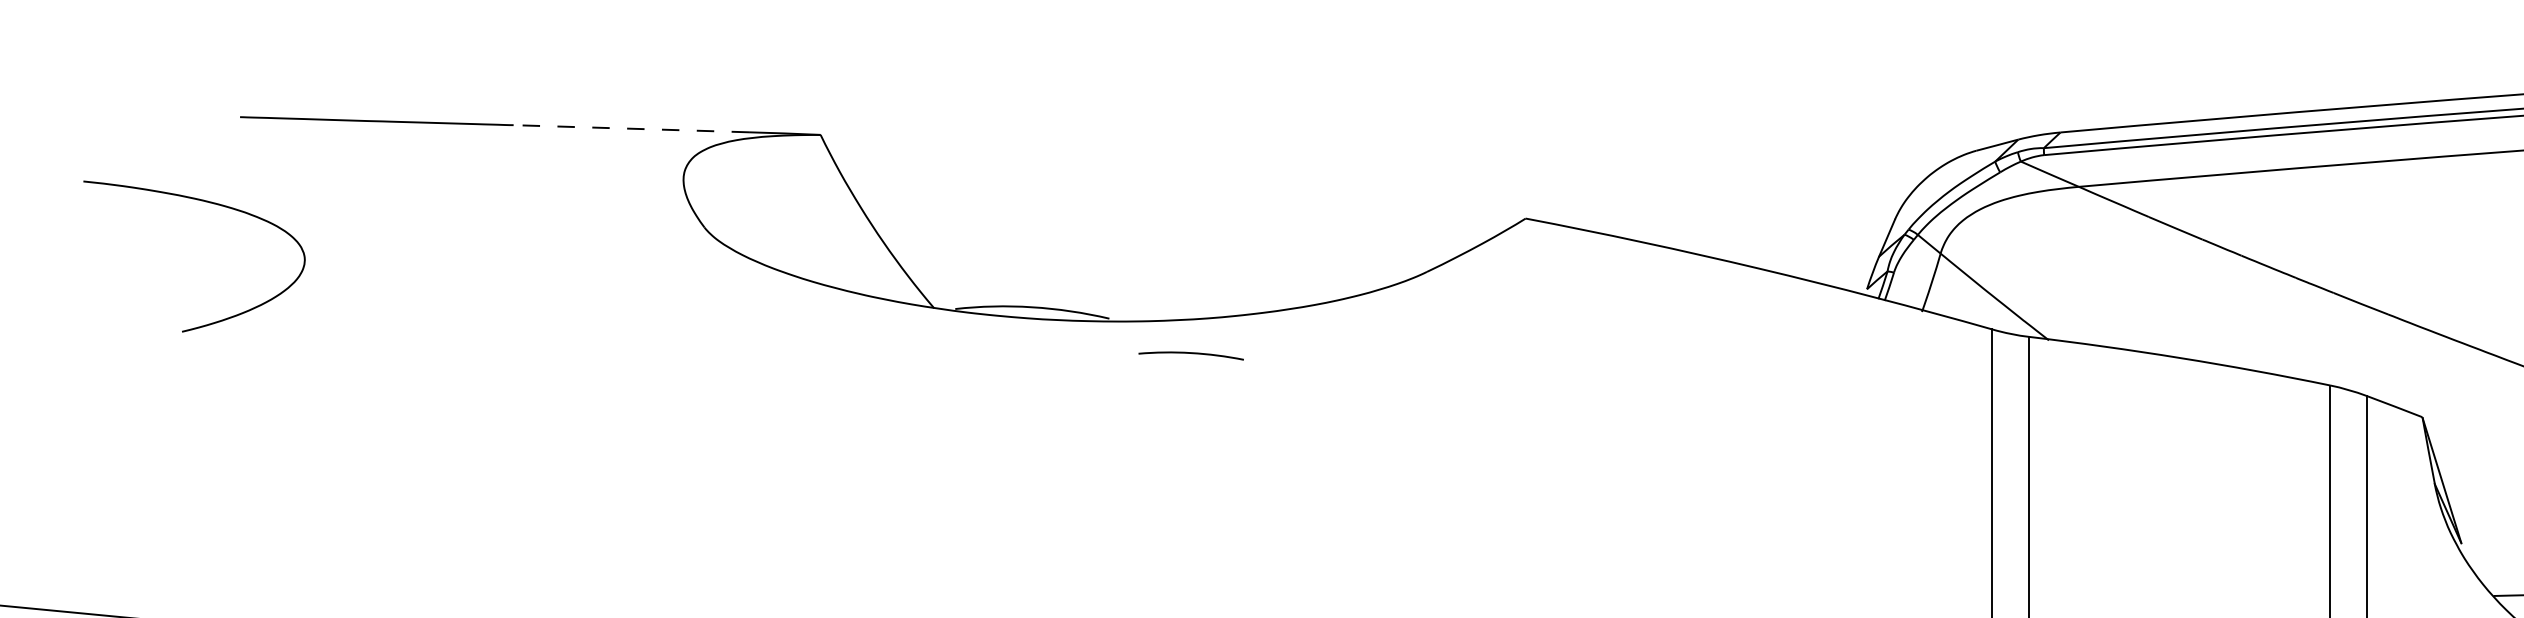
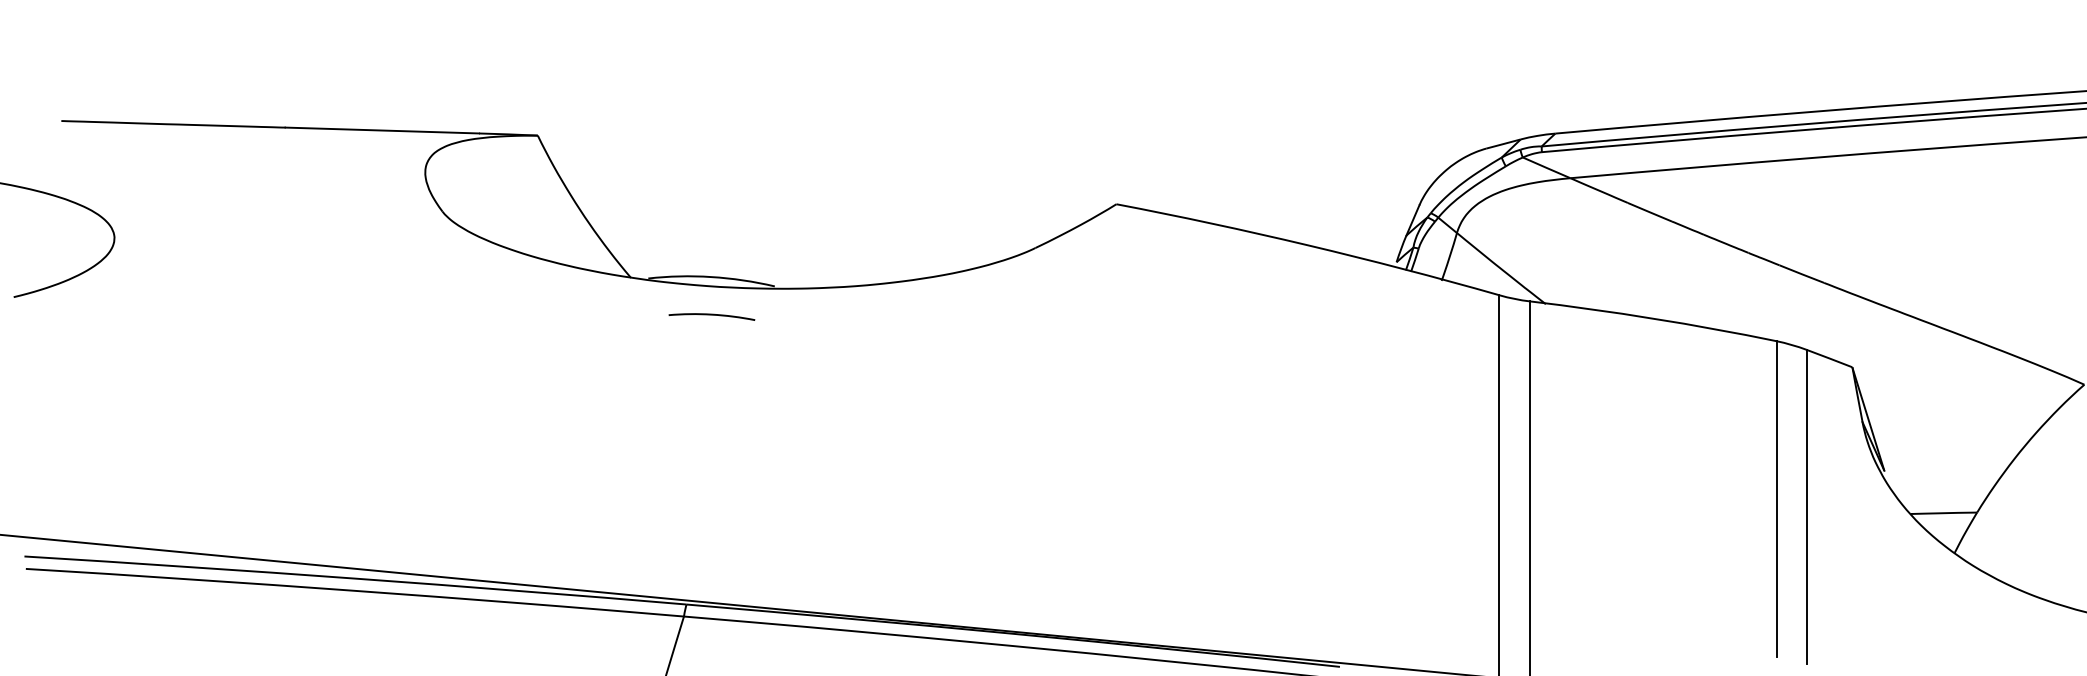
line: (631, 128) -> (382, 130), dashed -> solid
curve: (1190, 354) -> (711, 315), moved

